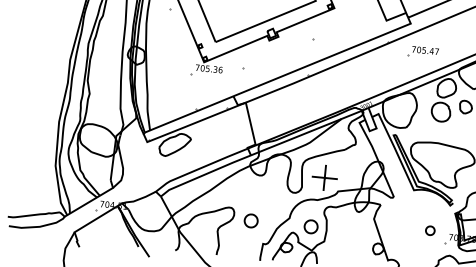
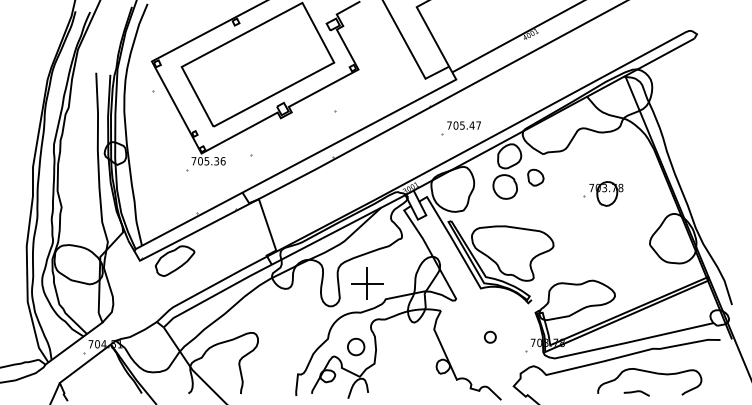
part: (422, 52) -> (460, 128), moved
part: (251, 220) -> (280, 346), removed
part: (430, 230) -> (490, 336), moved

